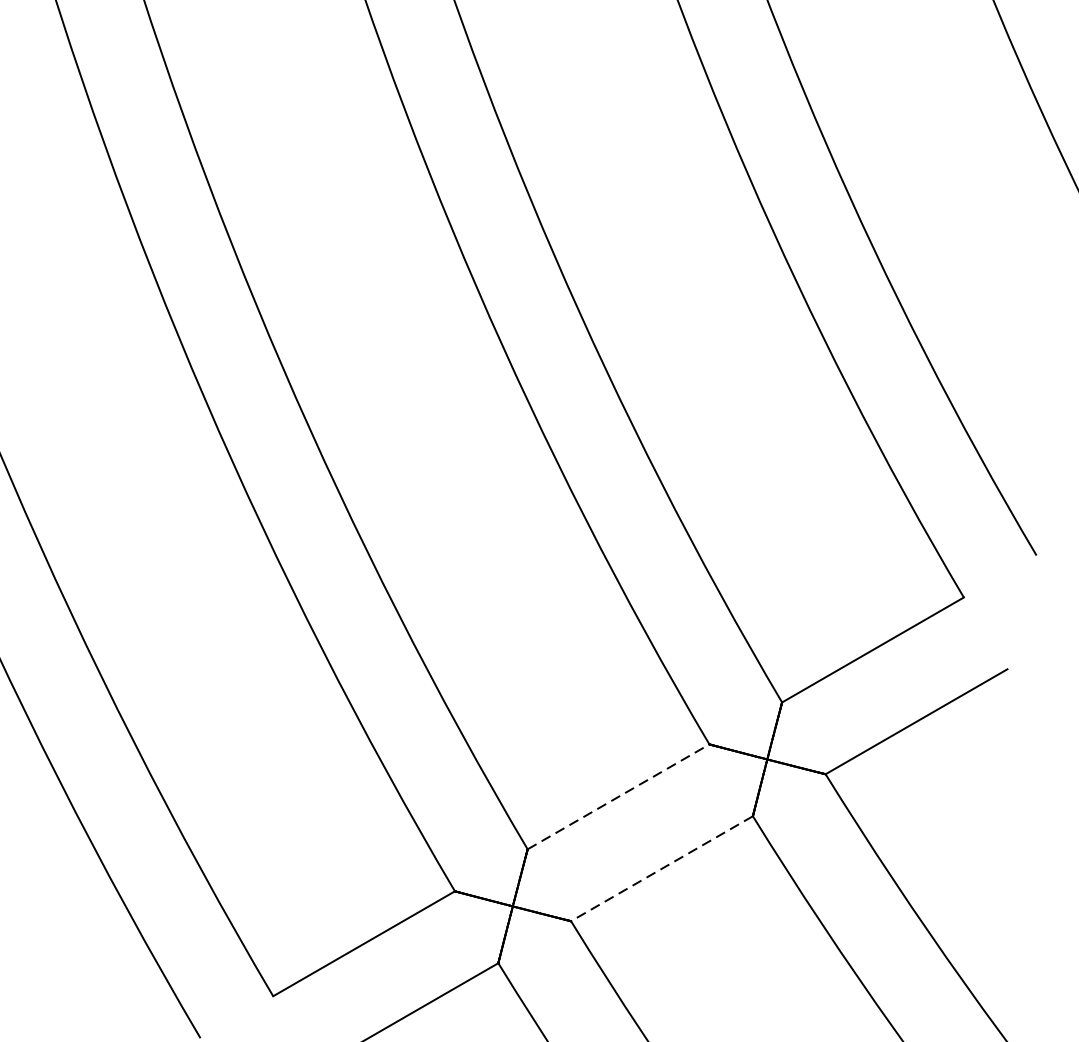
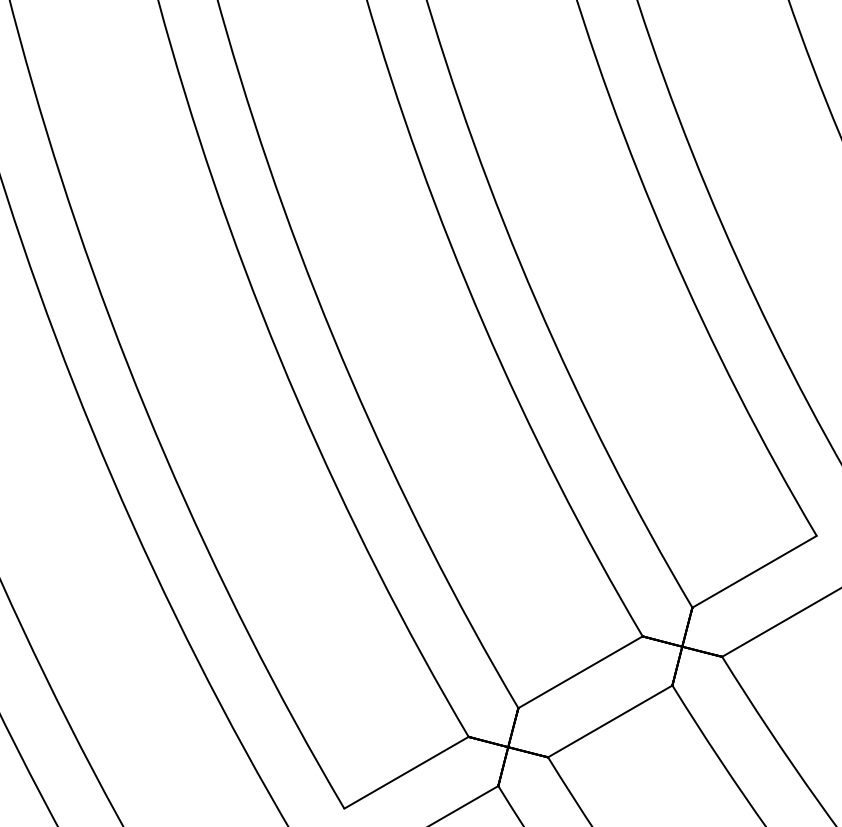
line: (618, 797) -> (580, 672), dashed -> solid
line: (662, 868) -> (610, 721), dashed -> solid

